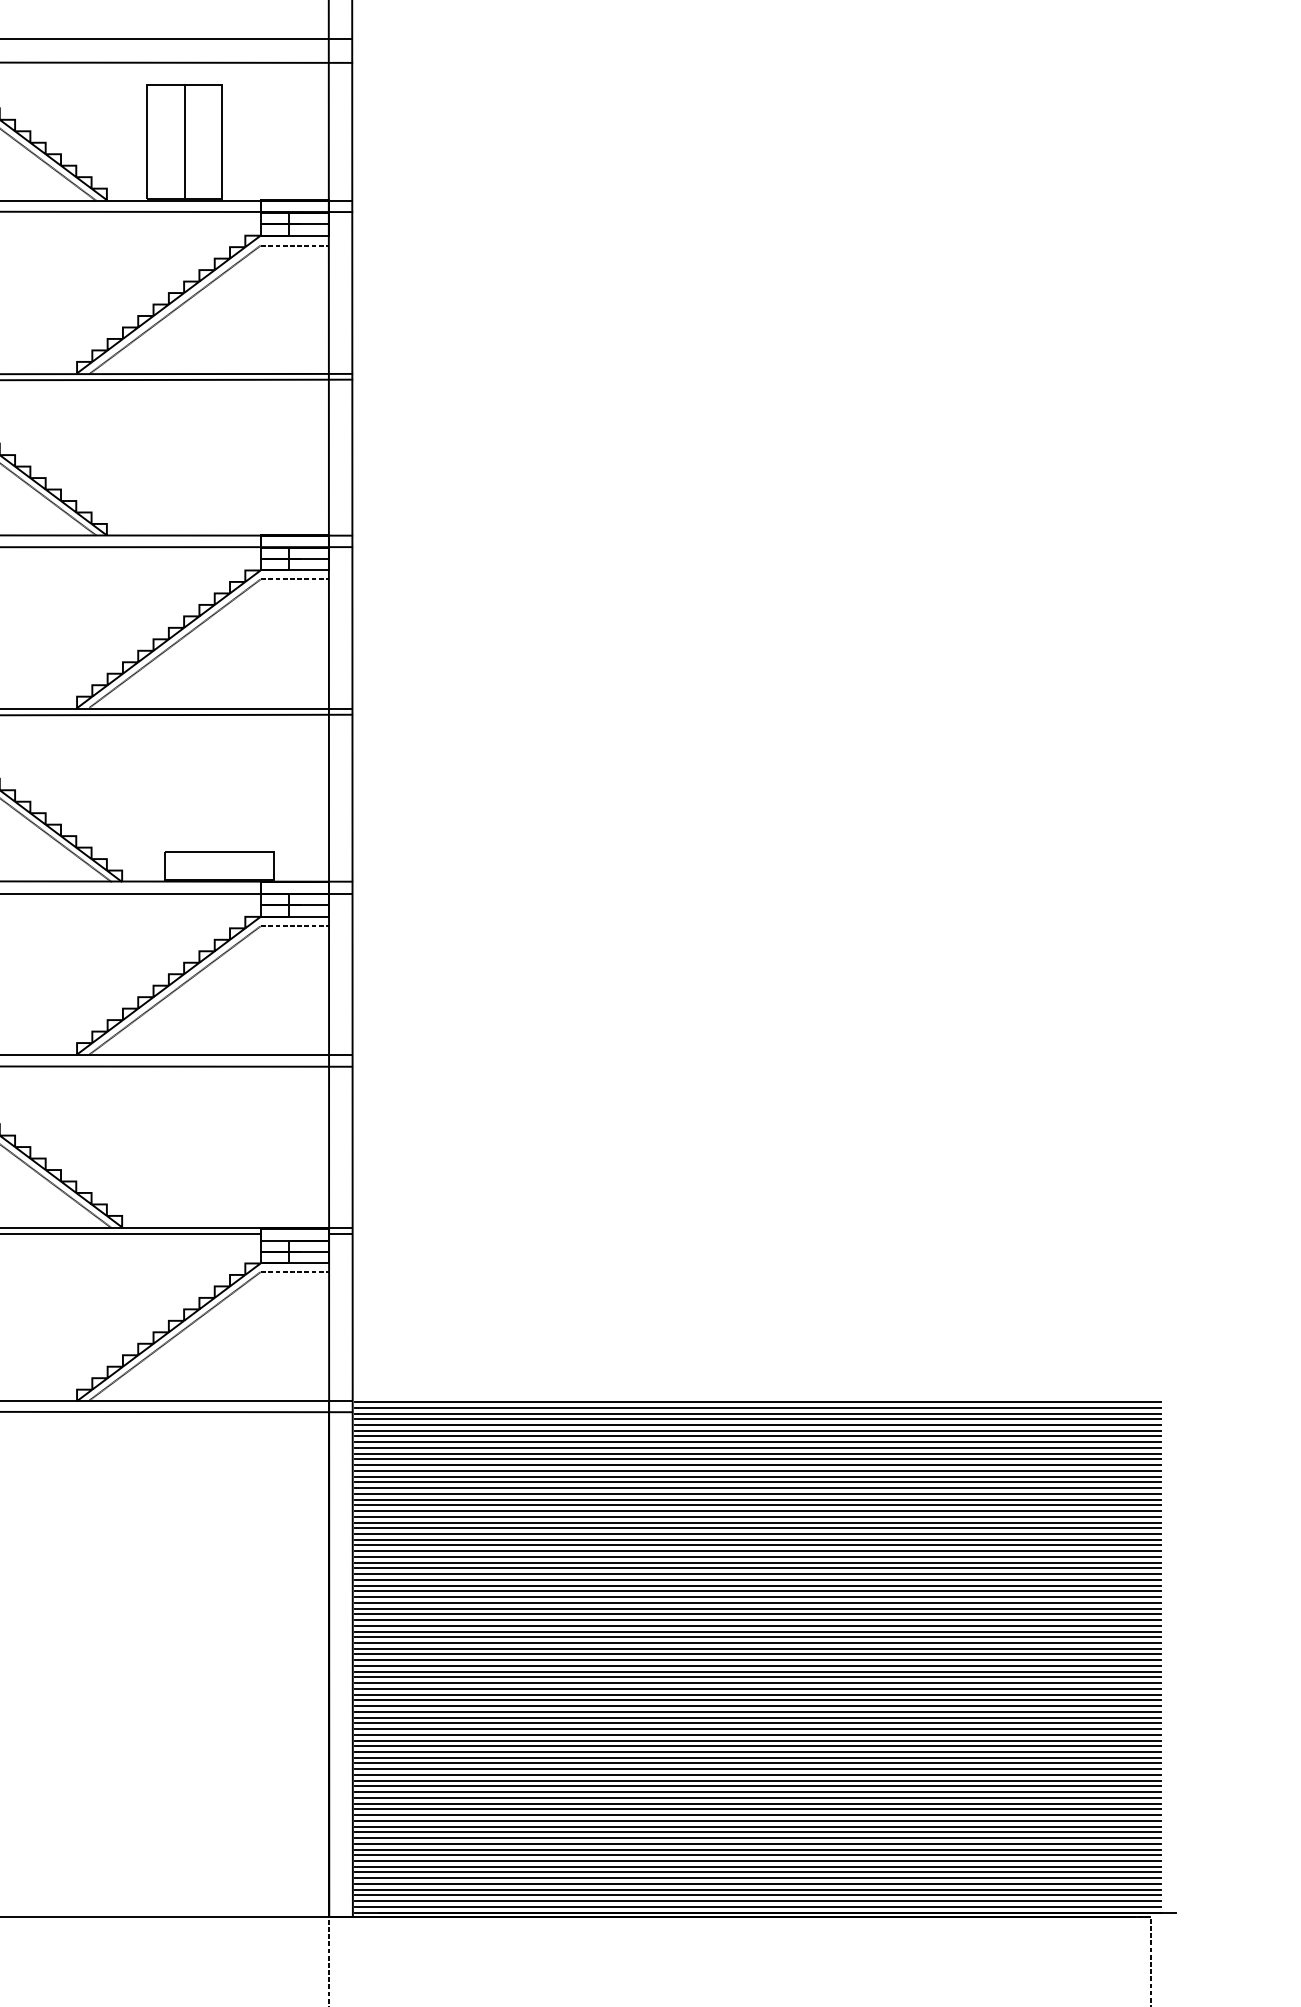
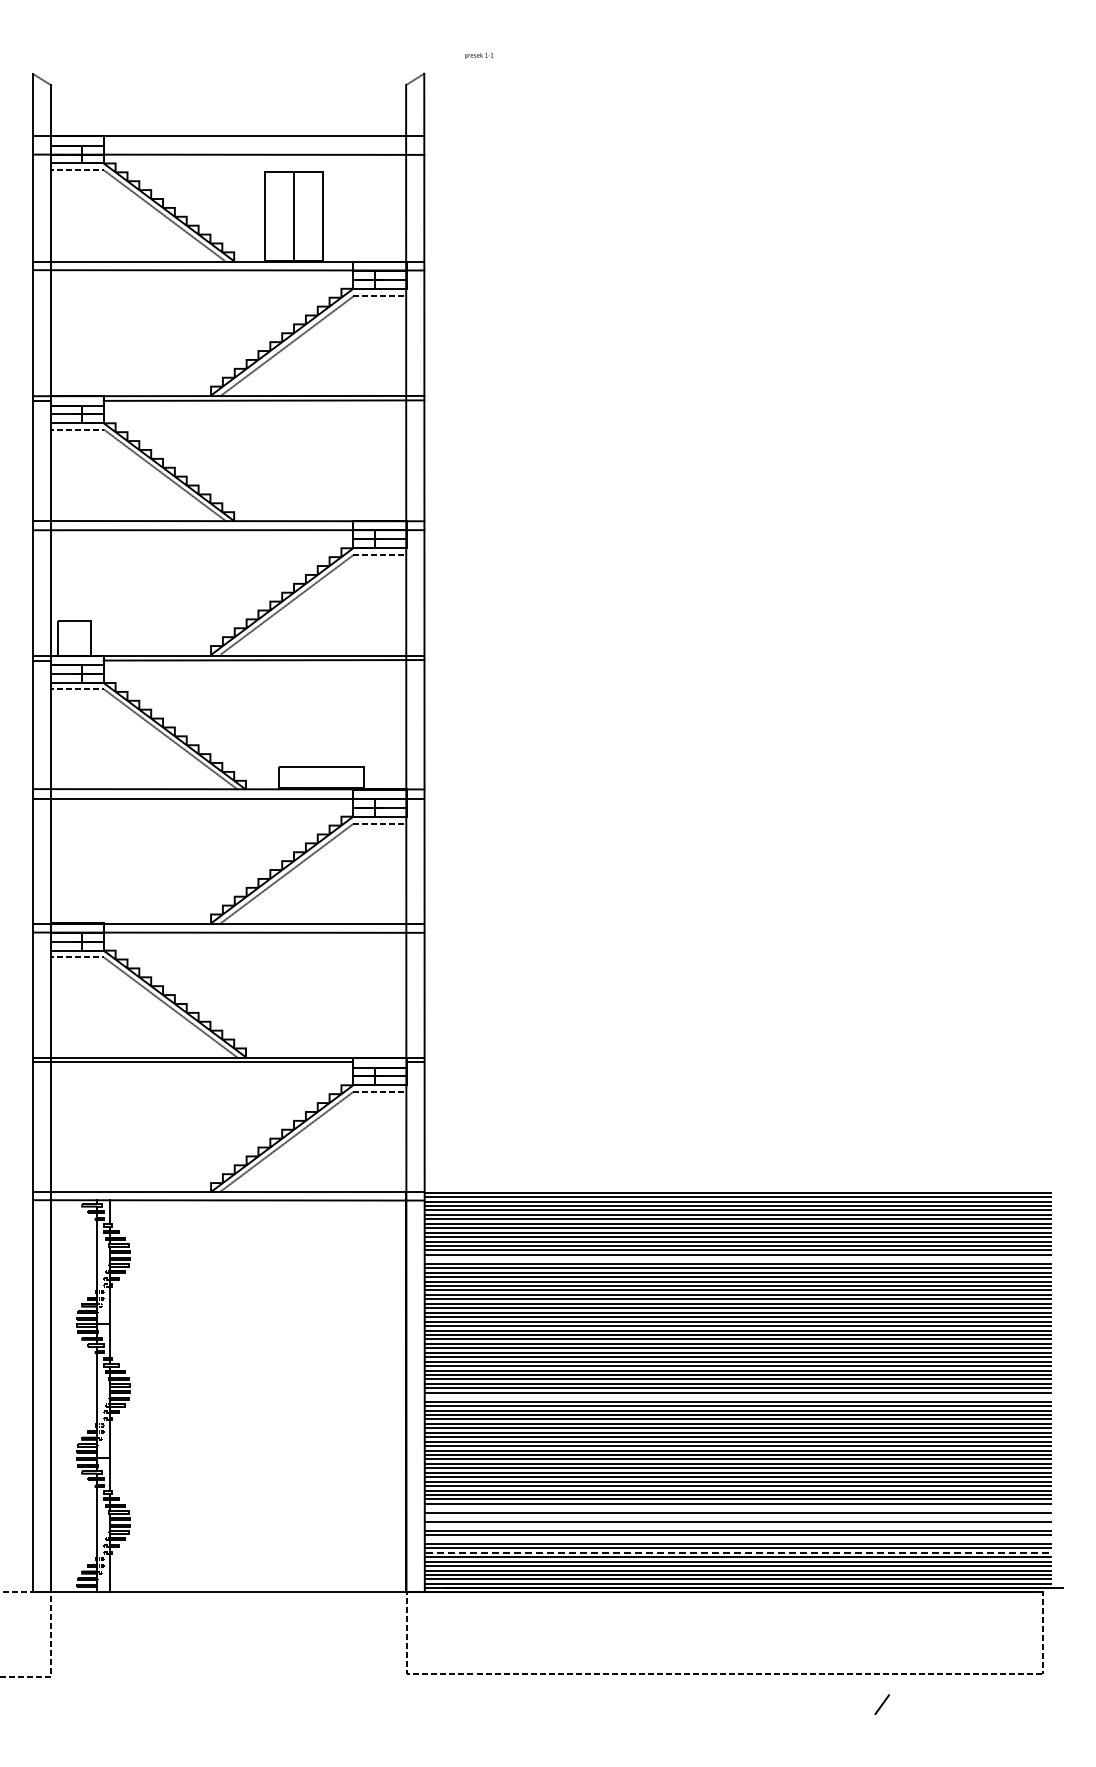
line: (757, 1488) -> (738, 1259), removed
line: (757, 1666) -> (738, 1397), removed
line: (757, 1809) -> (738, 1508), removed
line: (757, 1821) -> (738, 1517), removed
line: (757, 1832) -> (738, 1526), removed
line: (757, 1849) -> (738, 1539), removed
line: (758, 1866) -> (739, 1552), solid -> dashed

